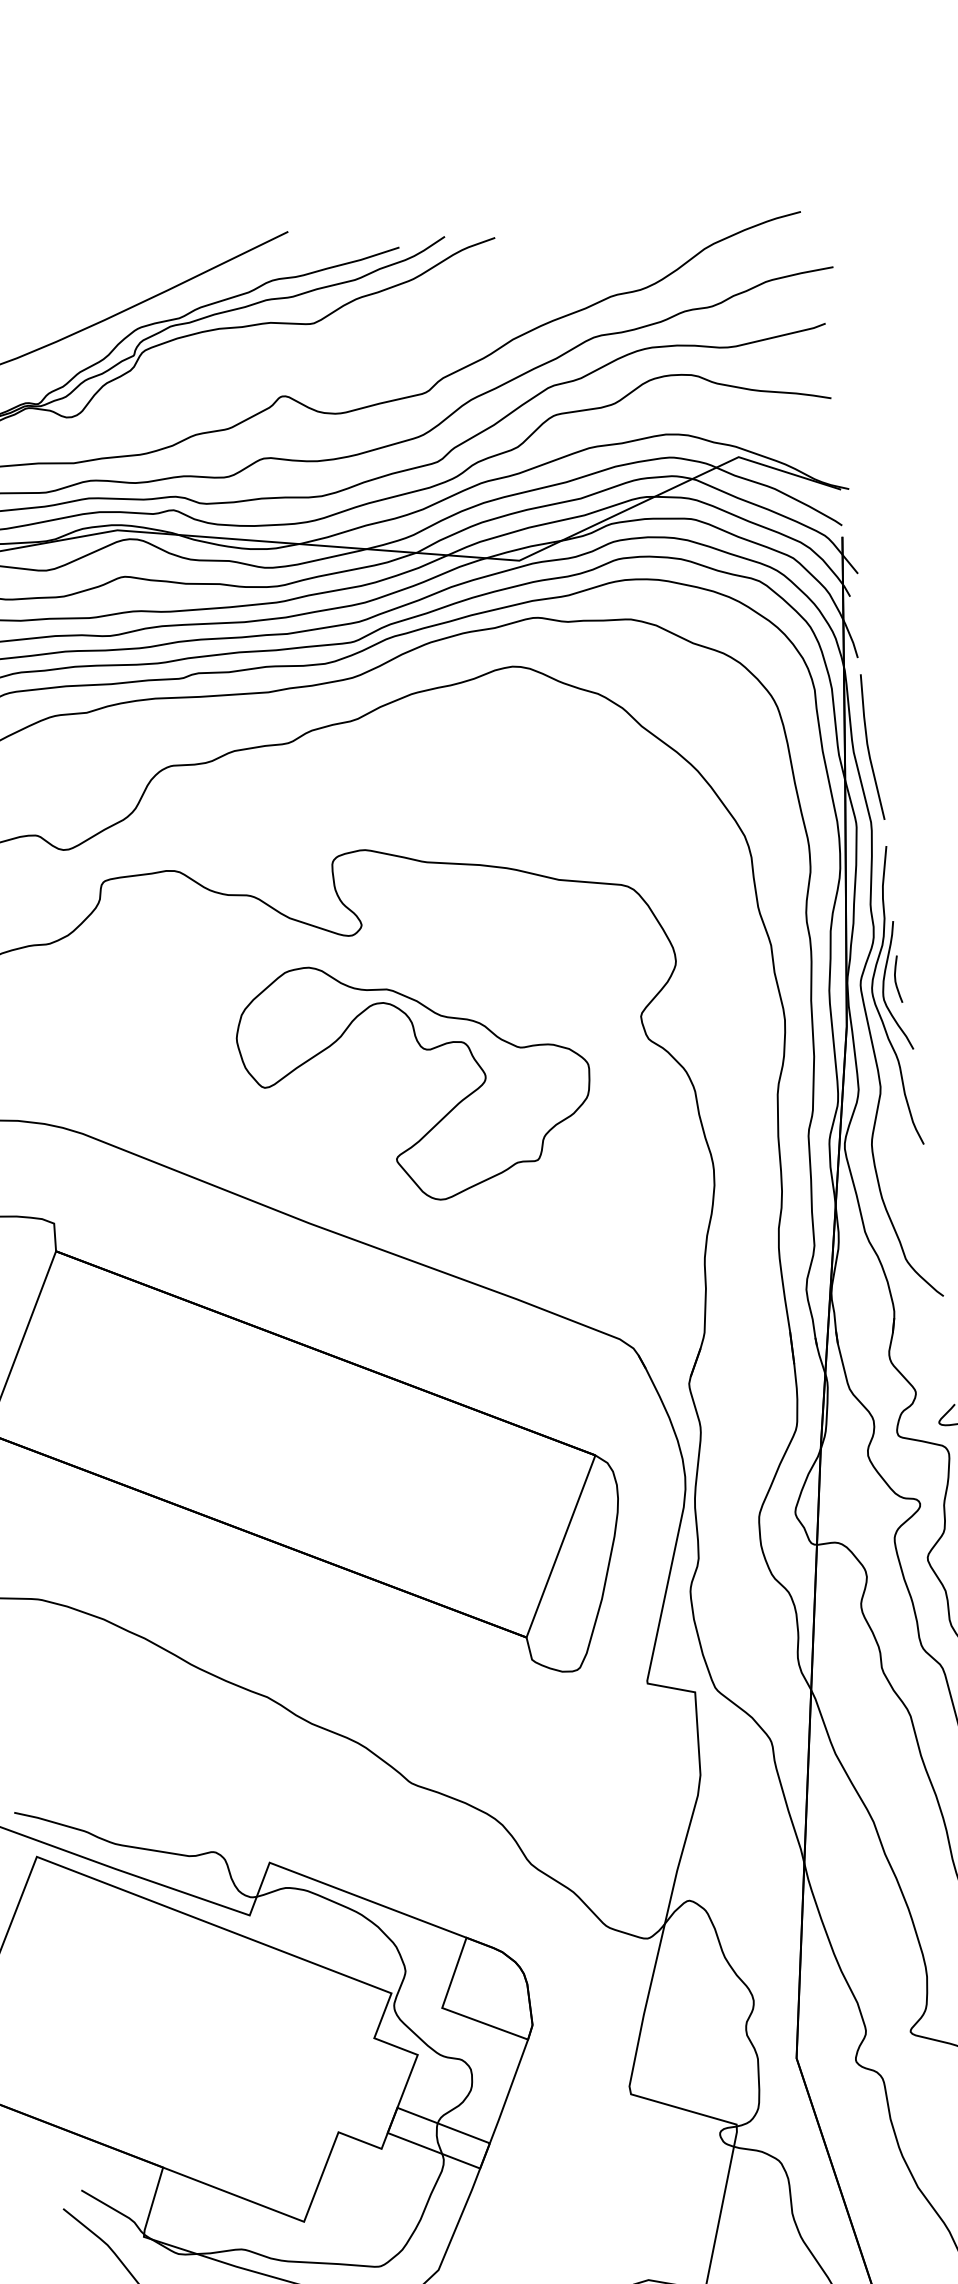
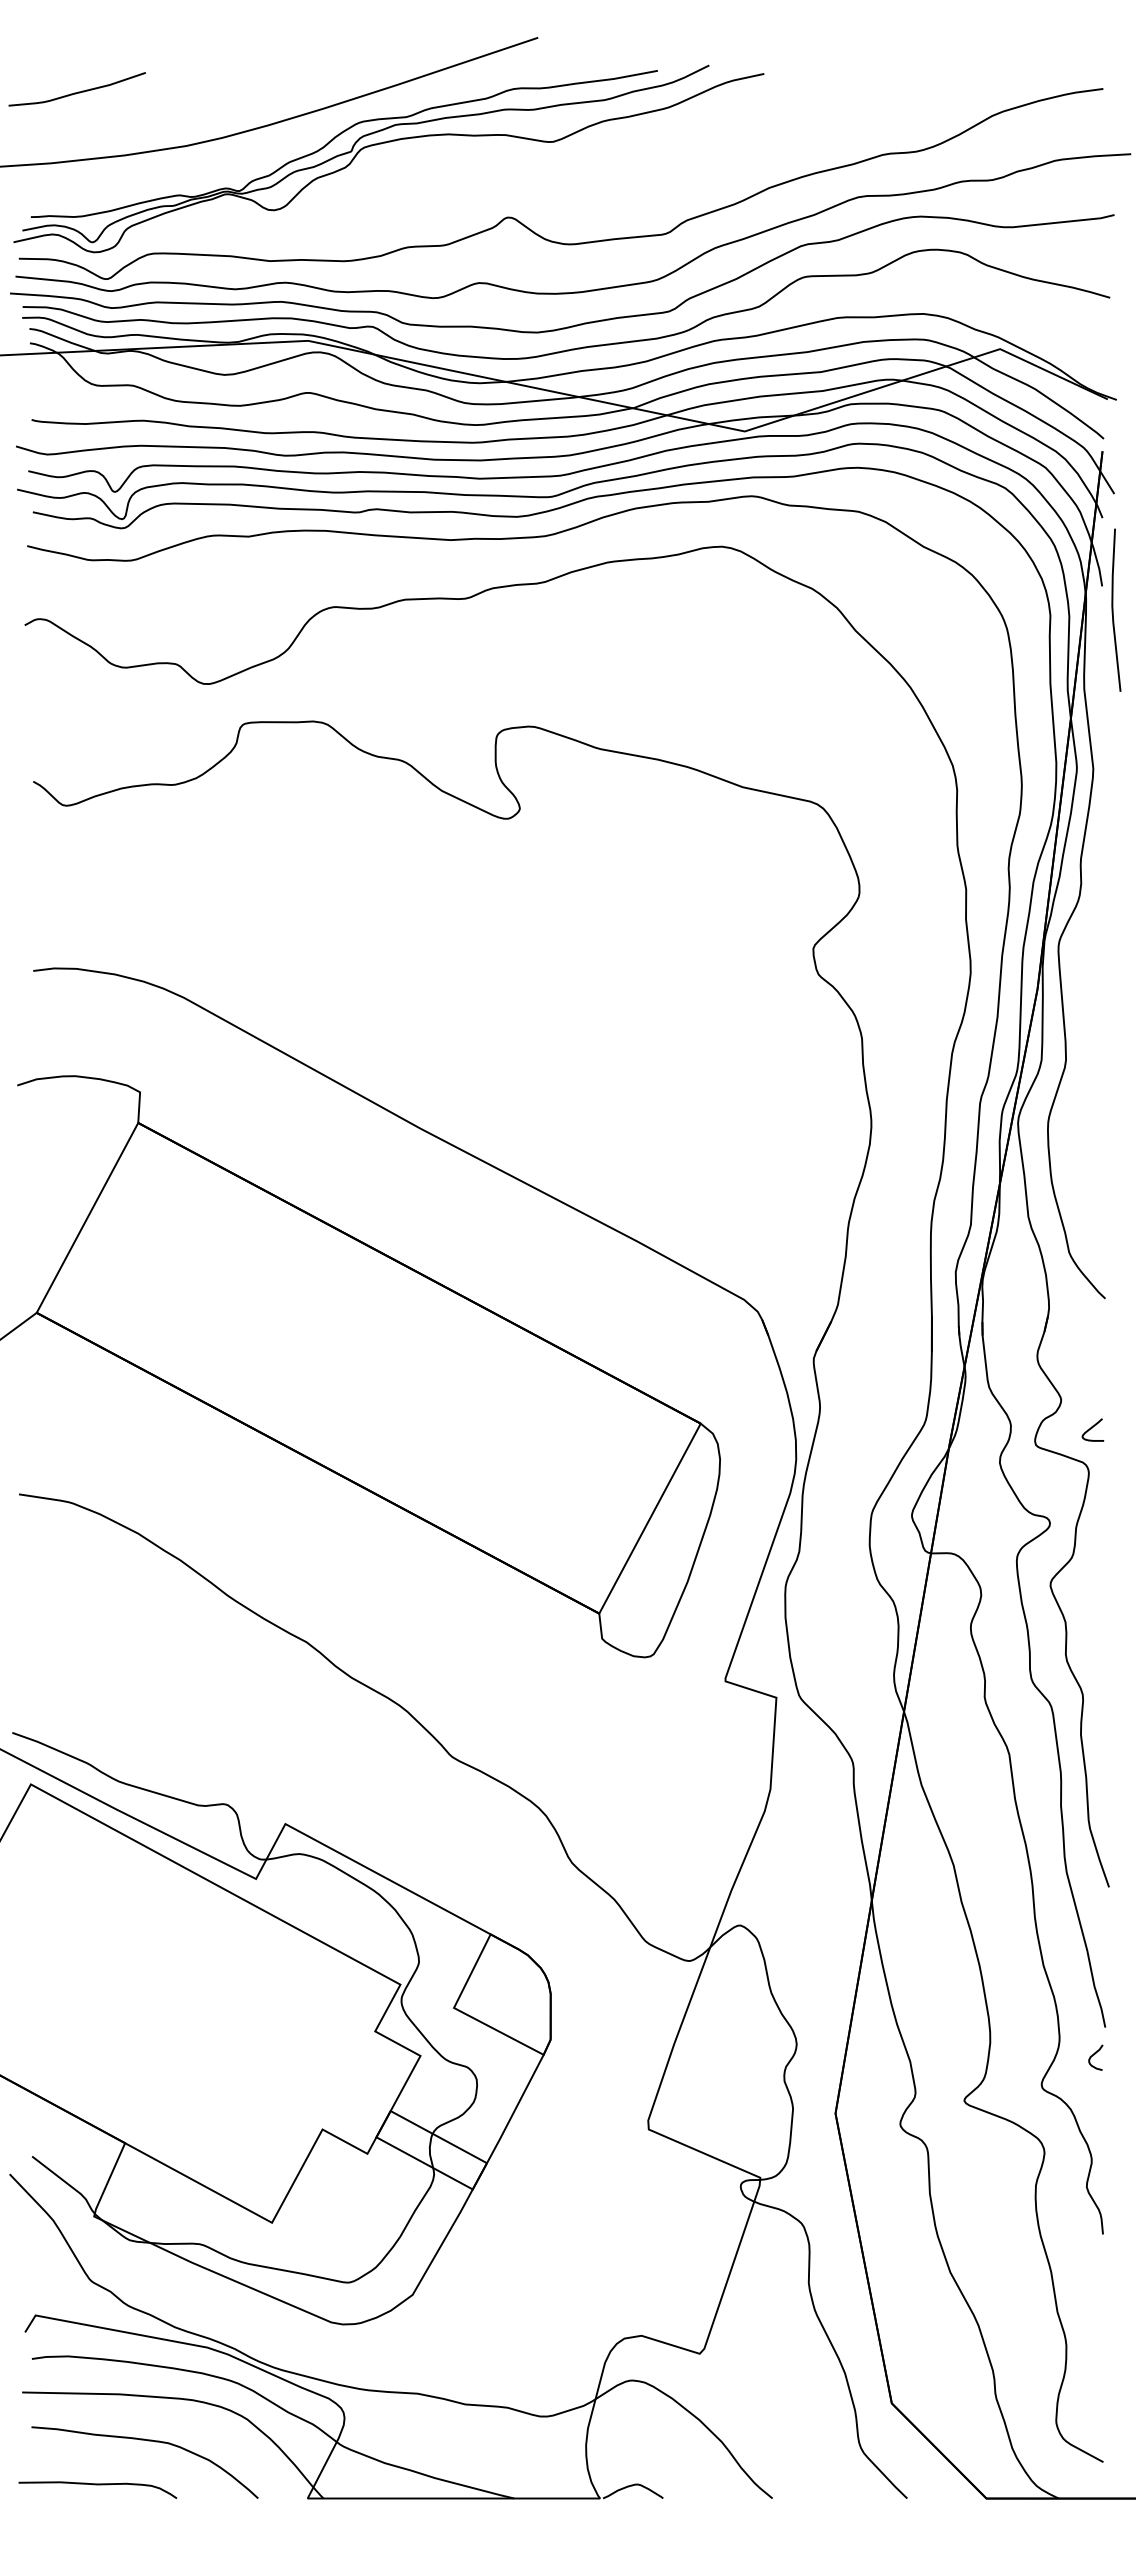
line: (868, 746) -> (1113, 609), moved
part: (889, 996) -> (1088, 962), removed
part: (425, 1050) -> (572, 955), removed

